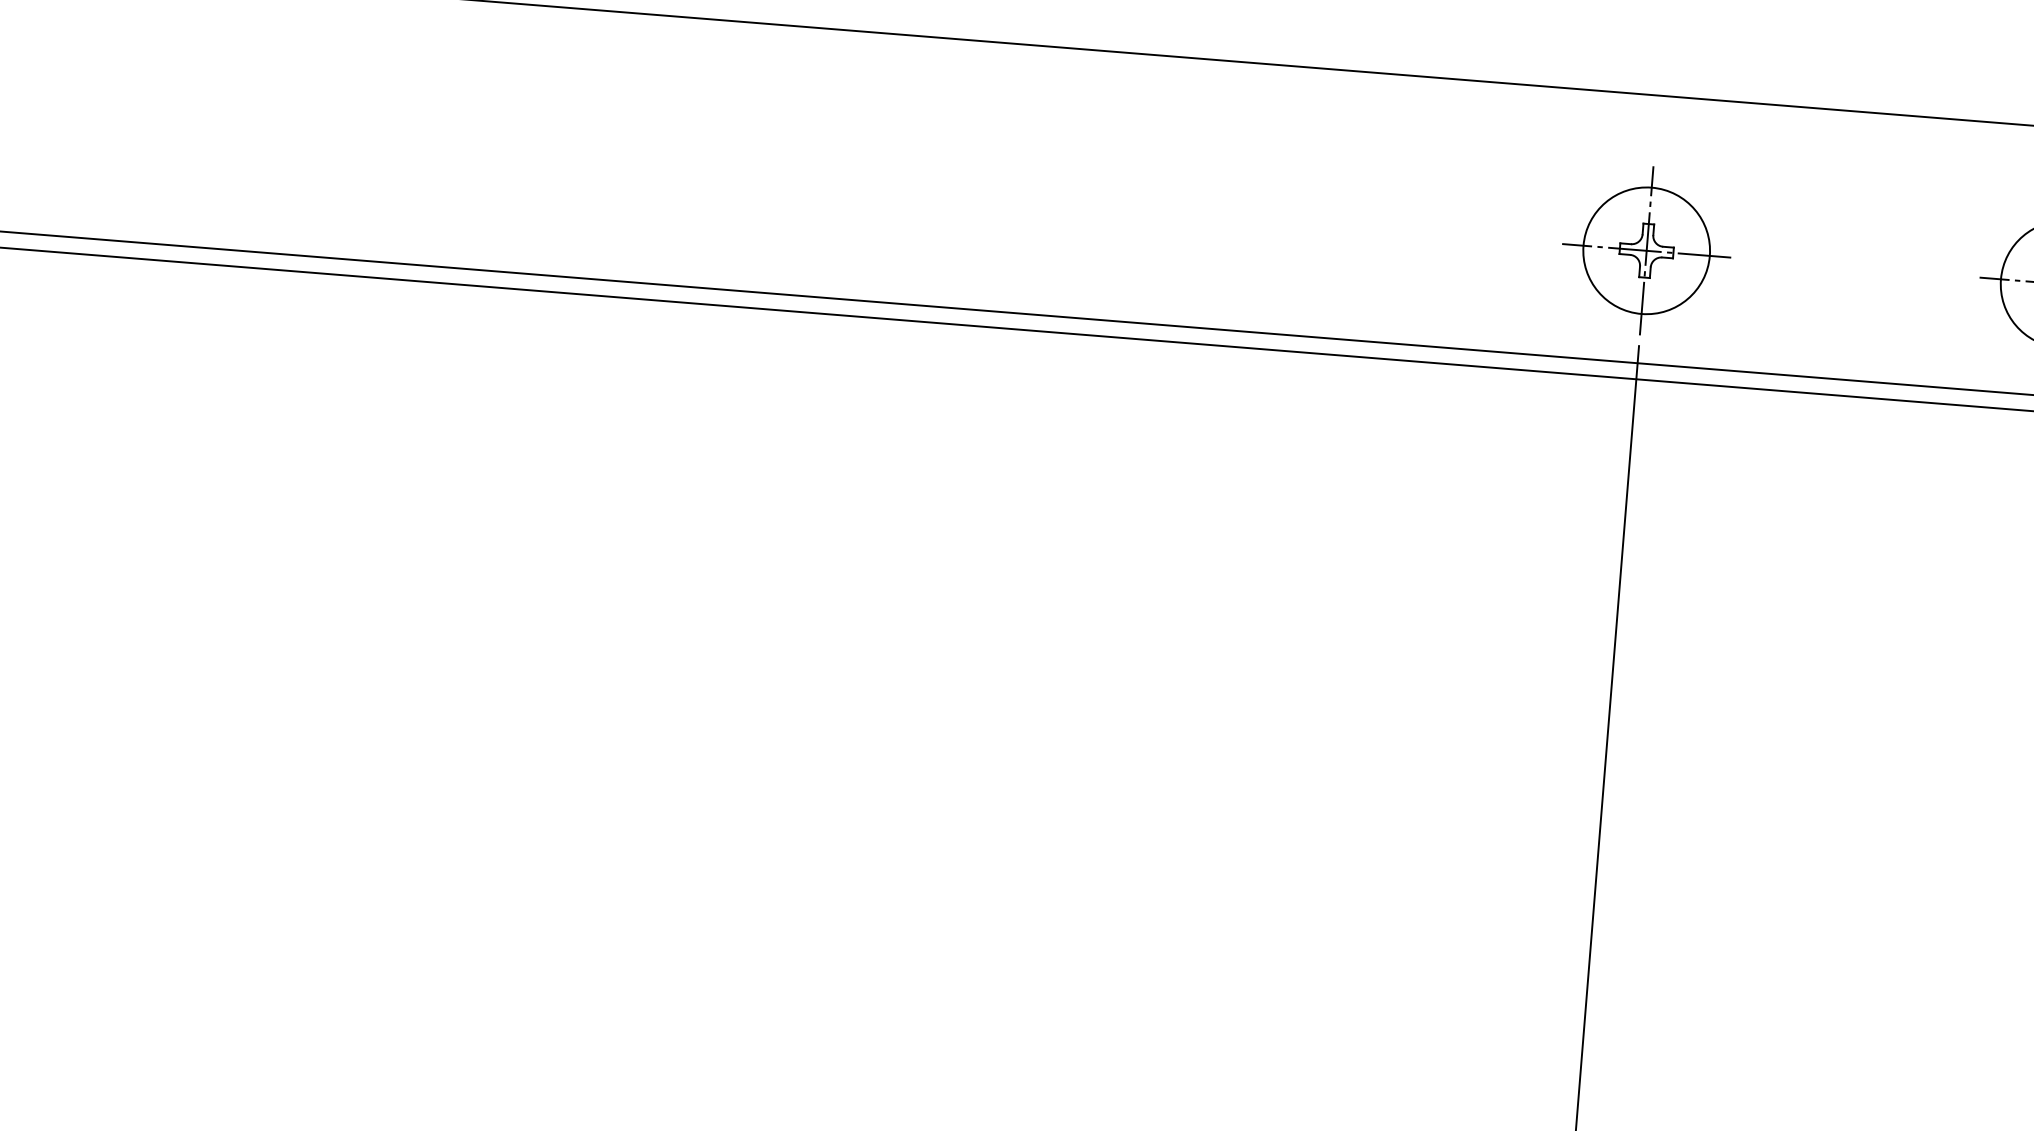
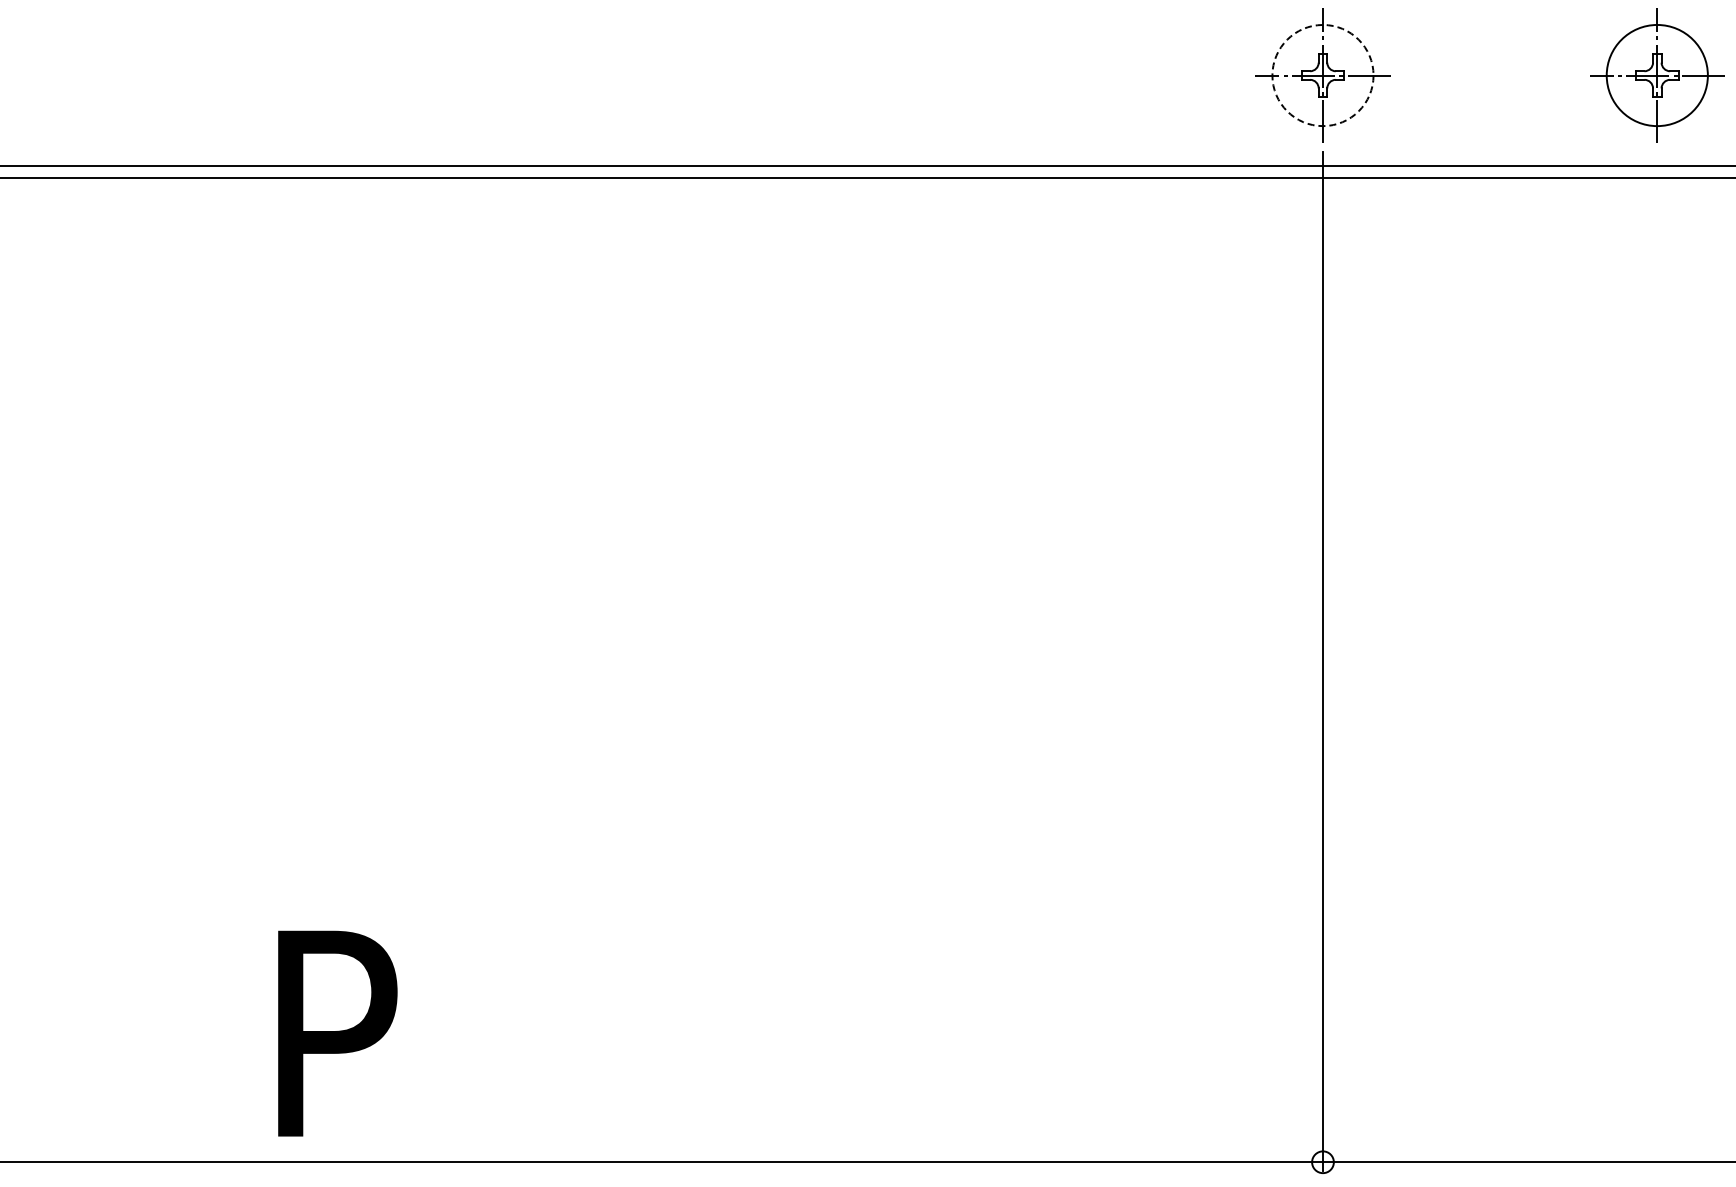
circle: (1646, 250) -> (1322, 75), solid -> dashed

